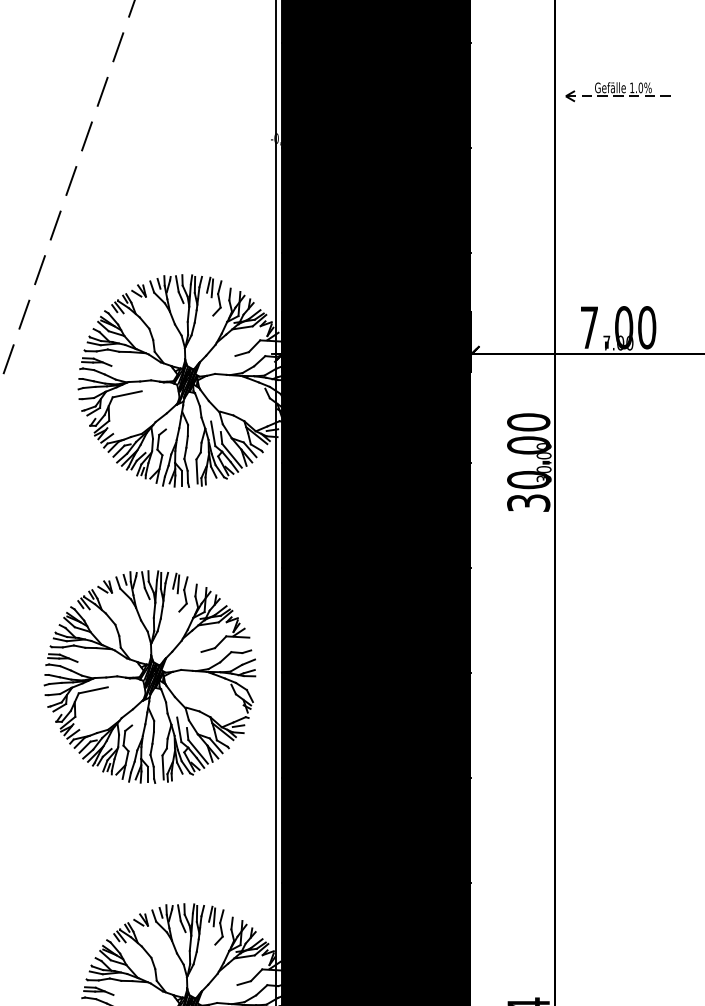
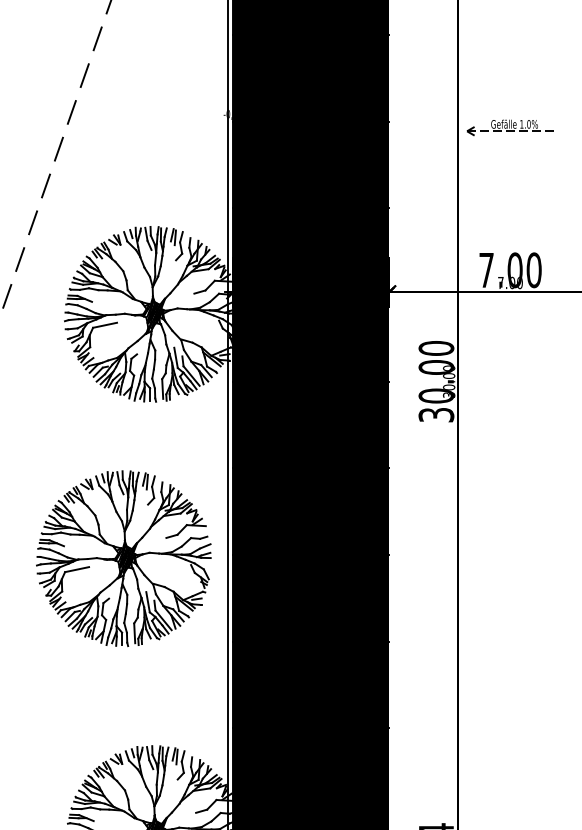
part: (617, 92) -> (509, 128), moved

